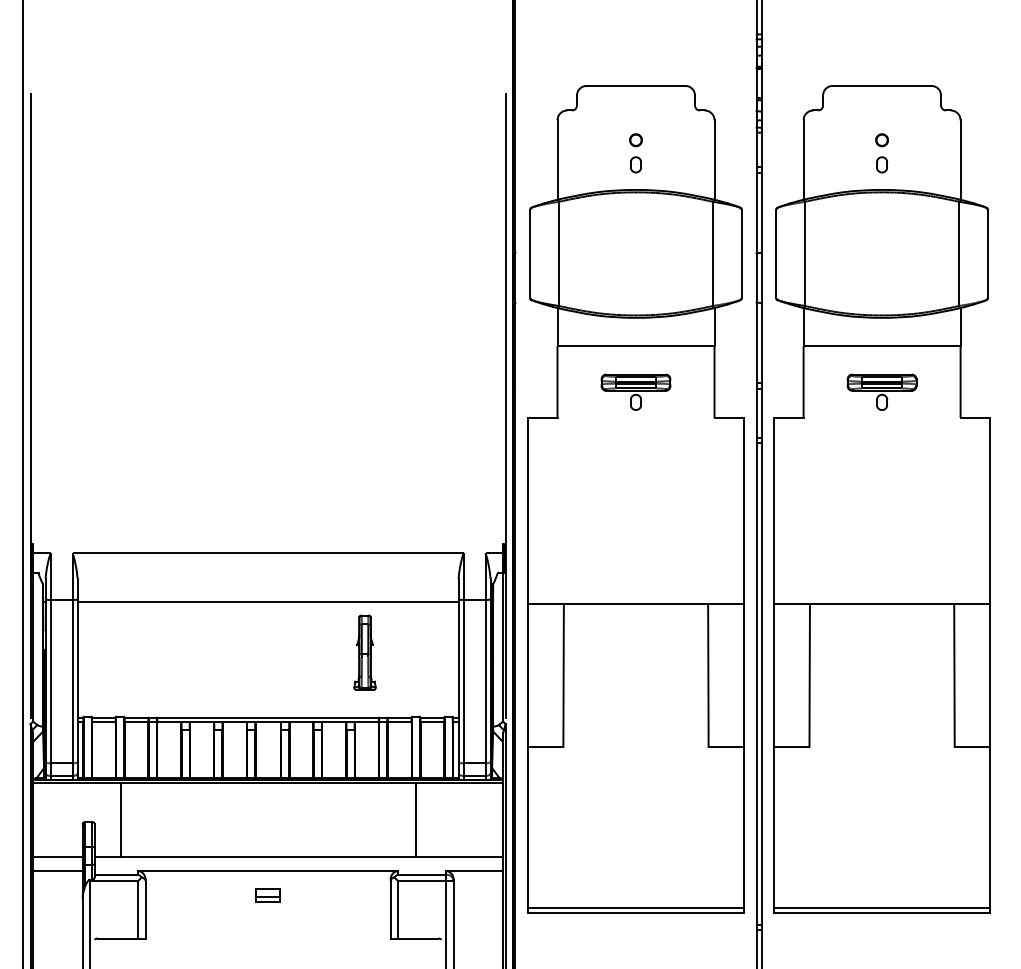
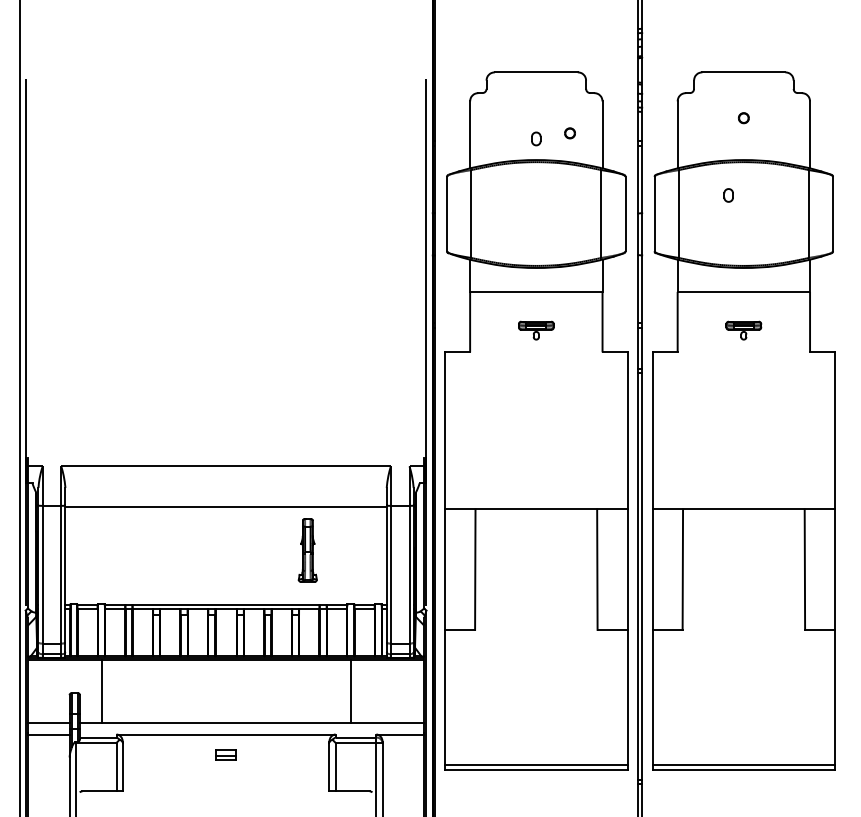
part: (635, 140) -> (569, 133), moved
part: (882, 164) -> (729, 195), moved
part: (635, 391) -> (535, 330), size x0.6
part: (881, 391) -> (743, 330), size x0.6

